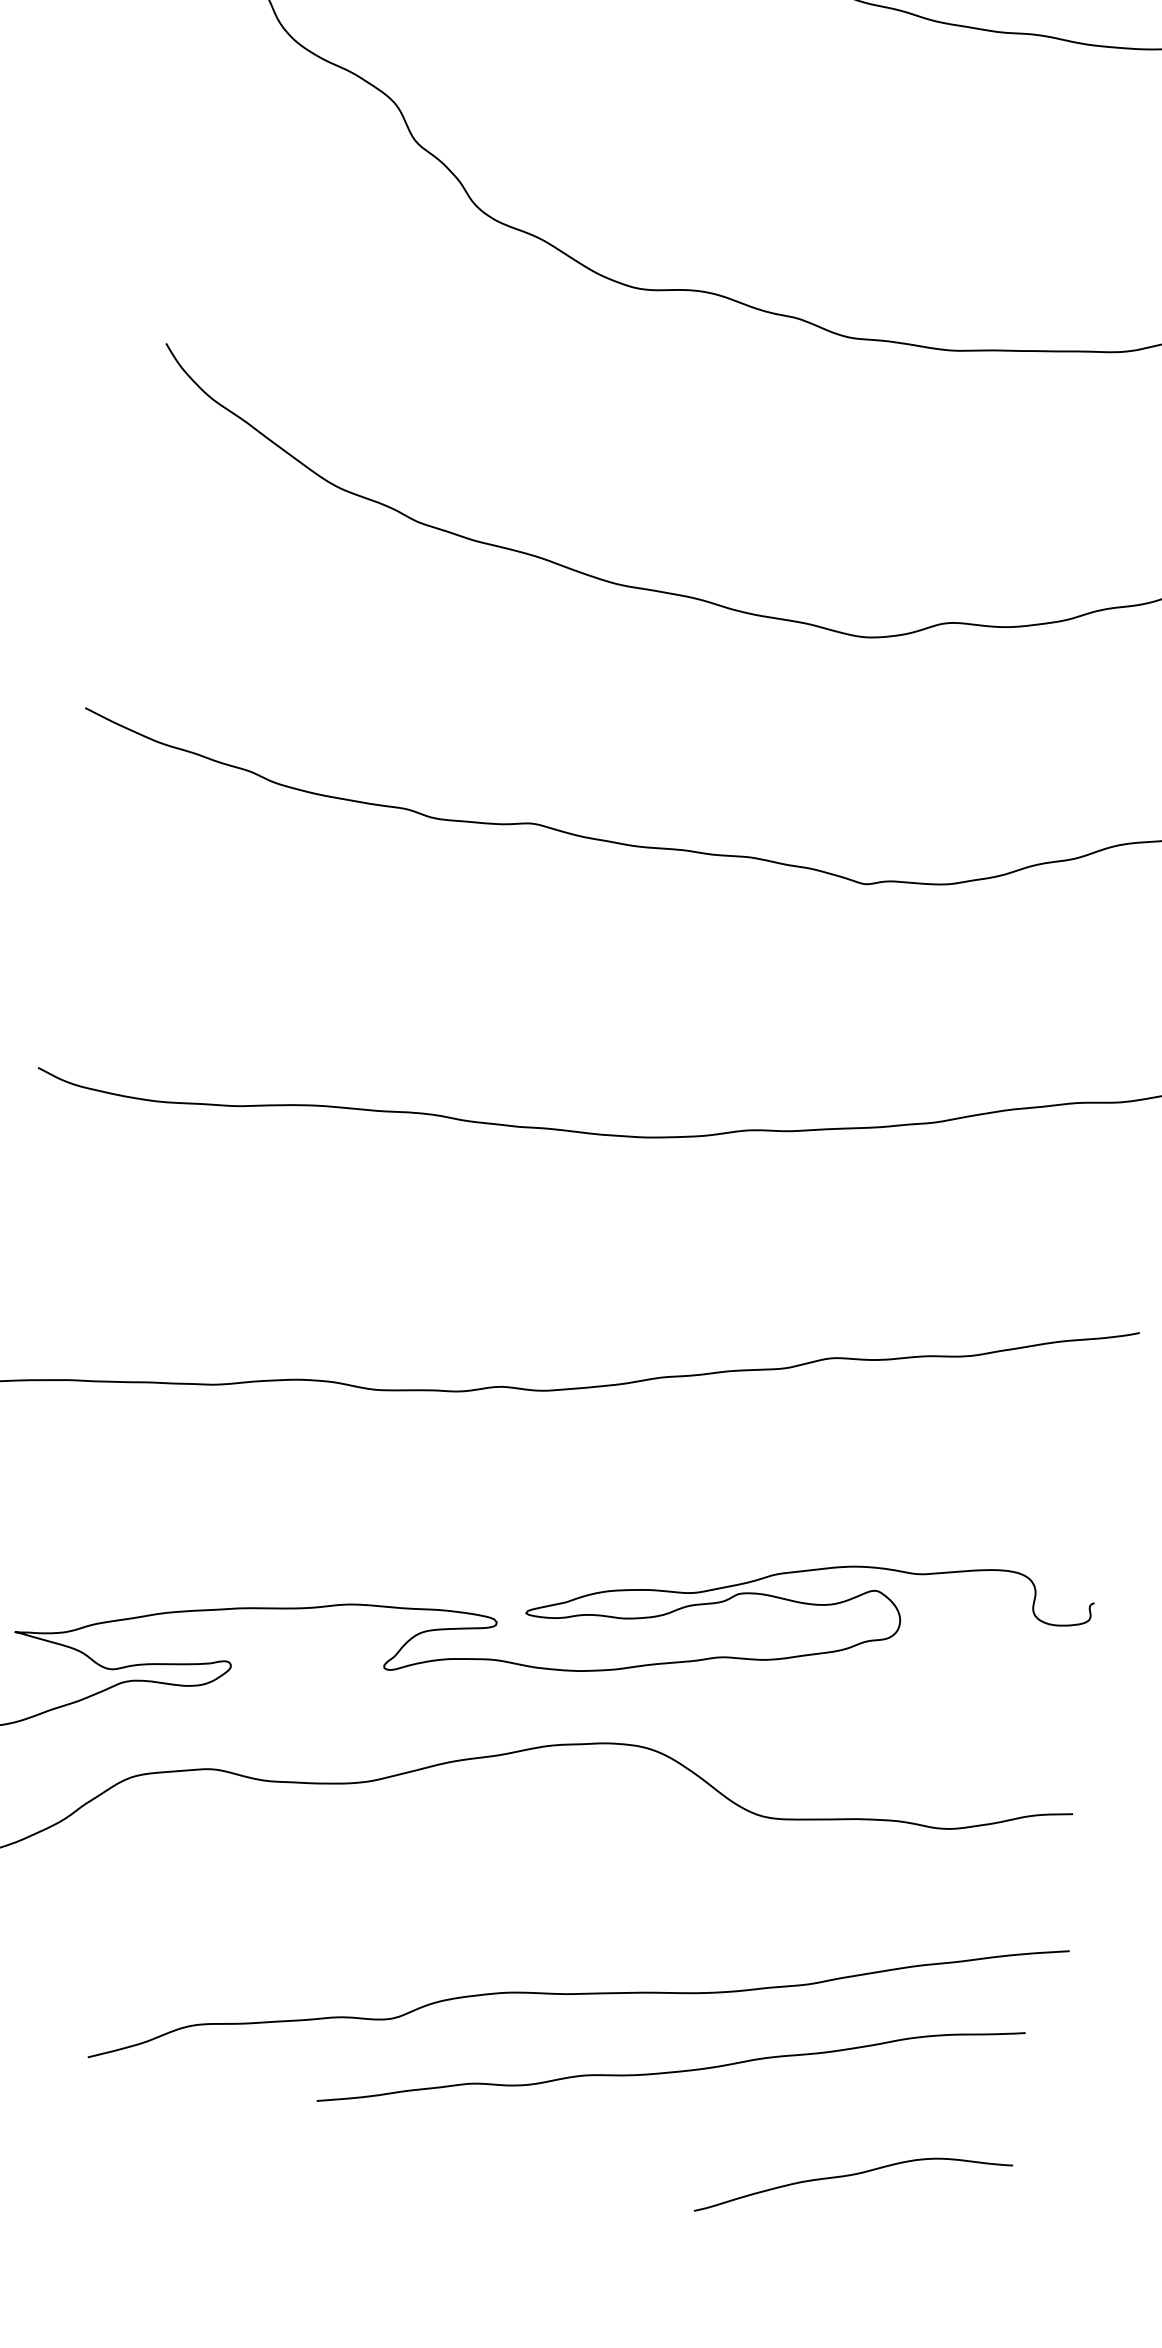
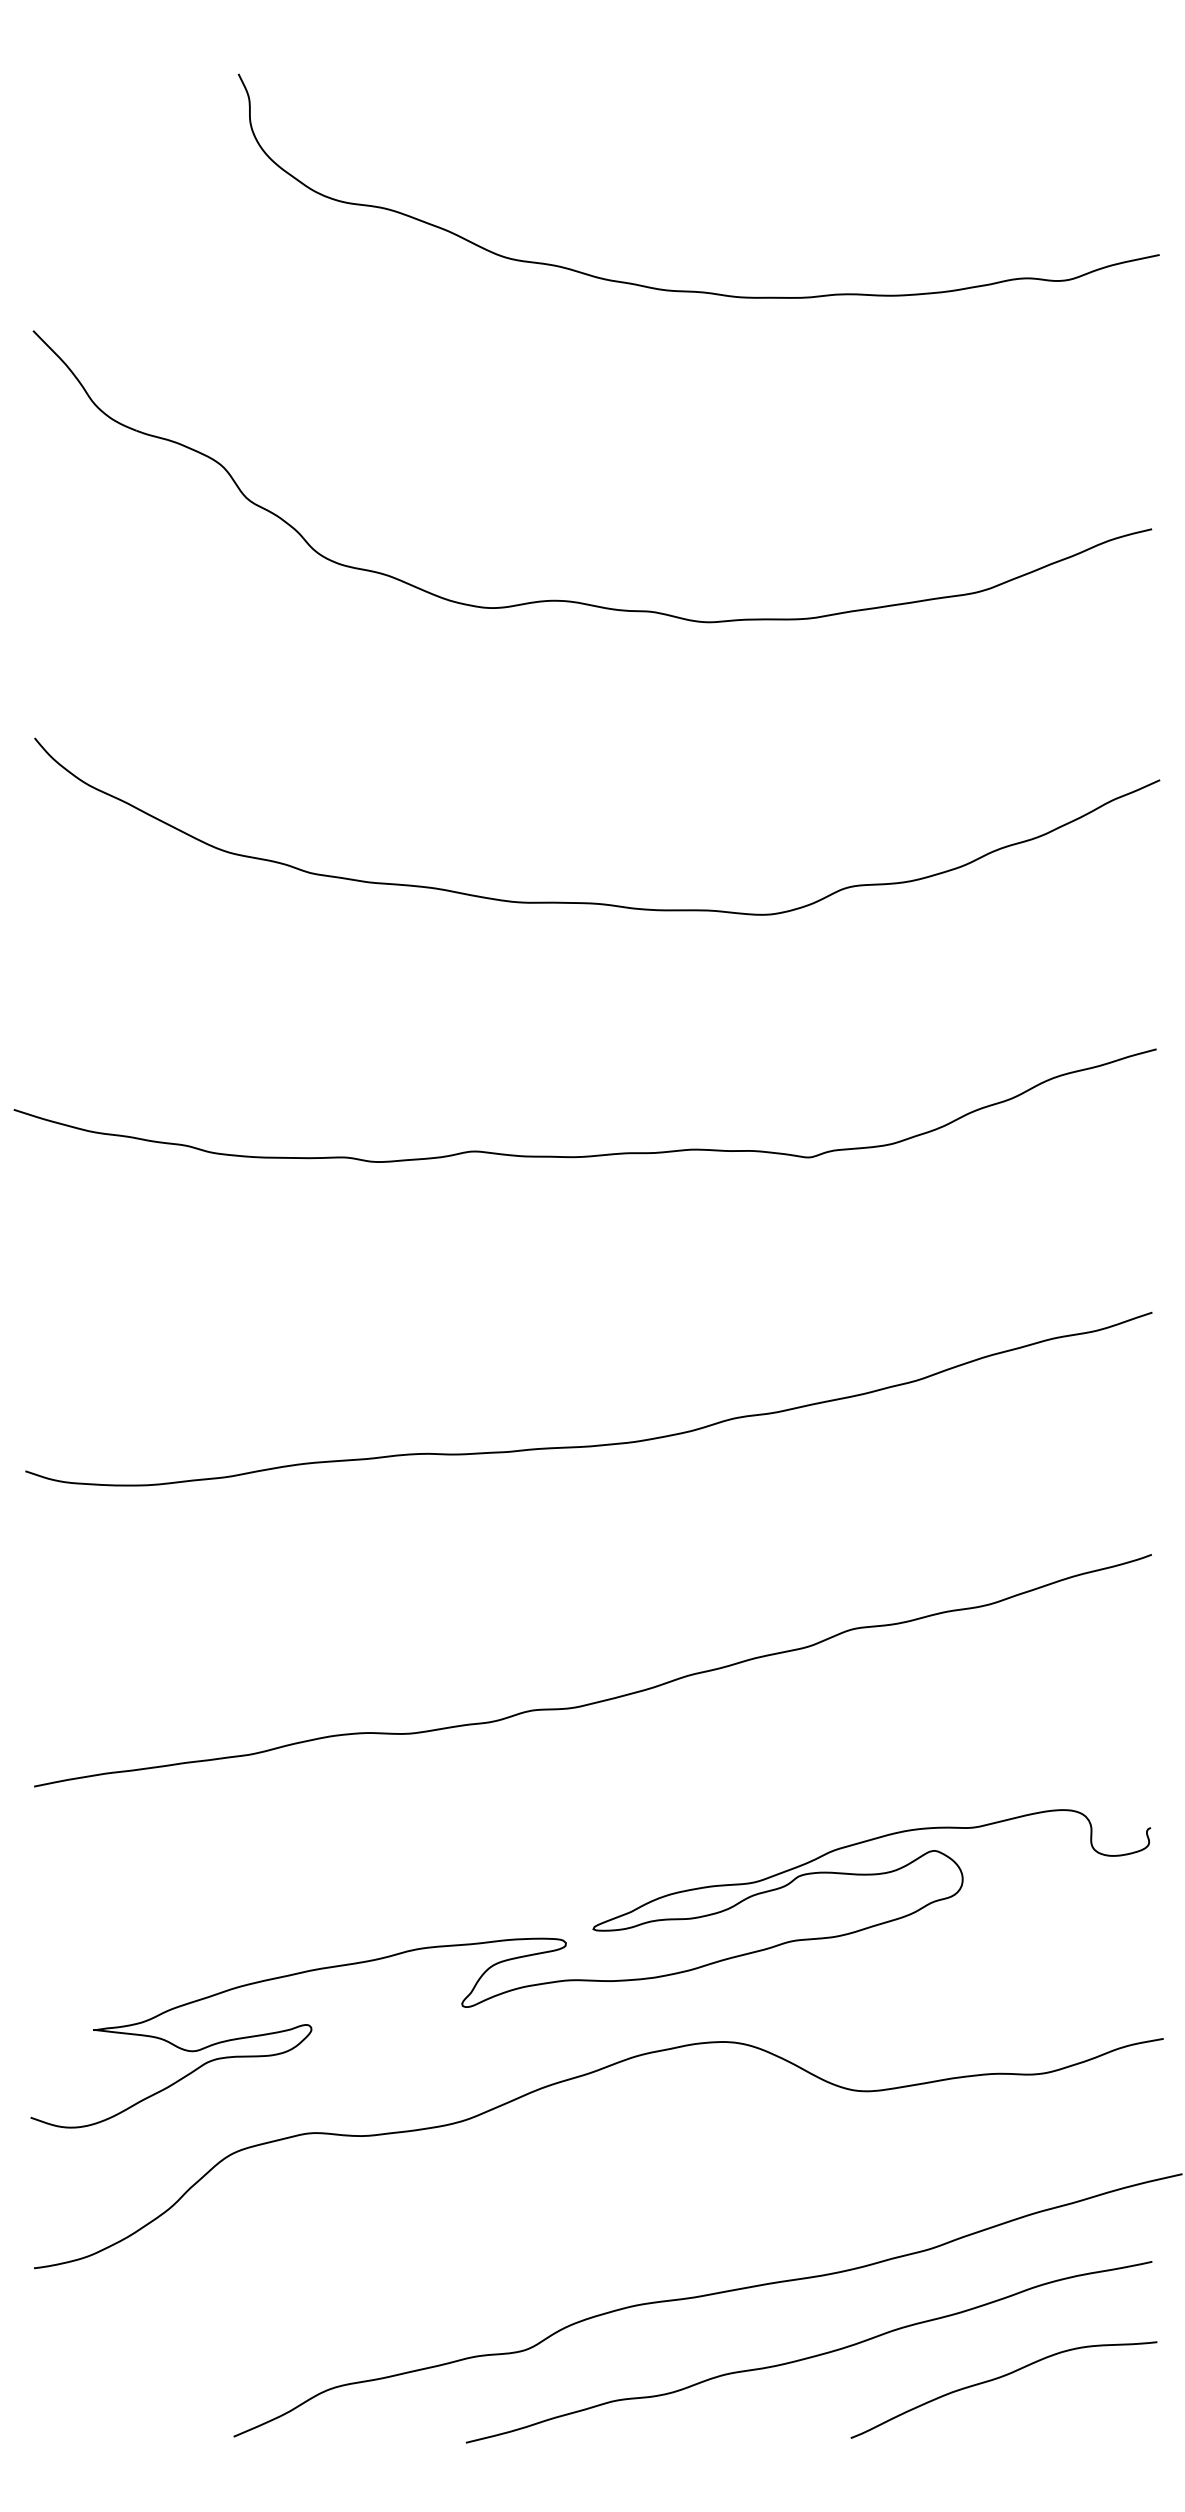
curve: (851, 2176) -> (1000, 2378), moved

